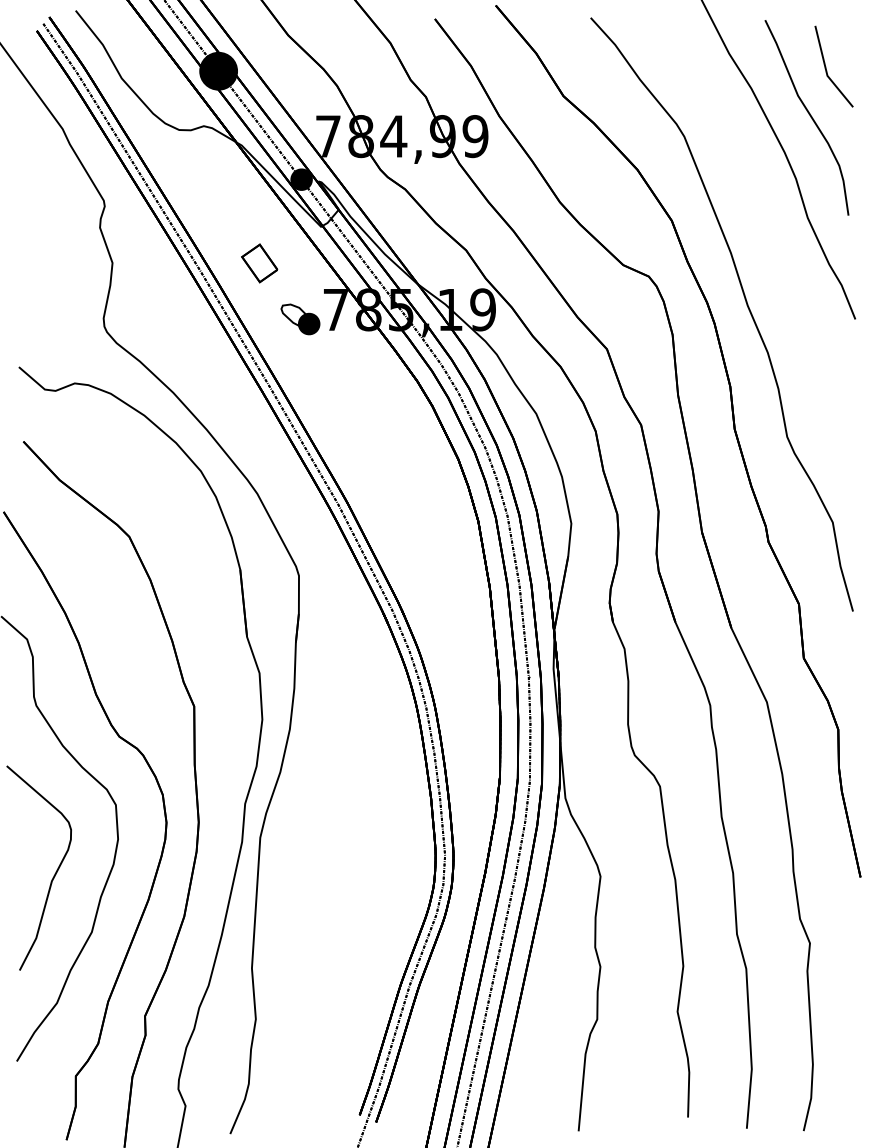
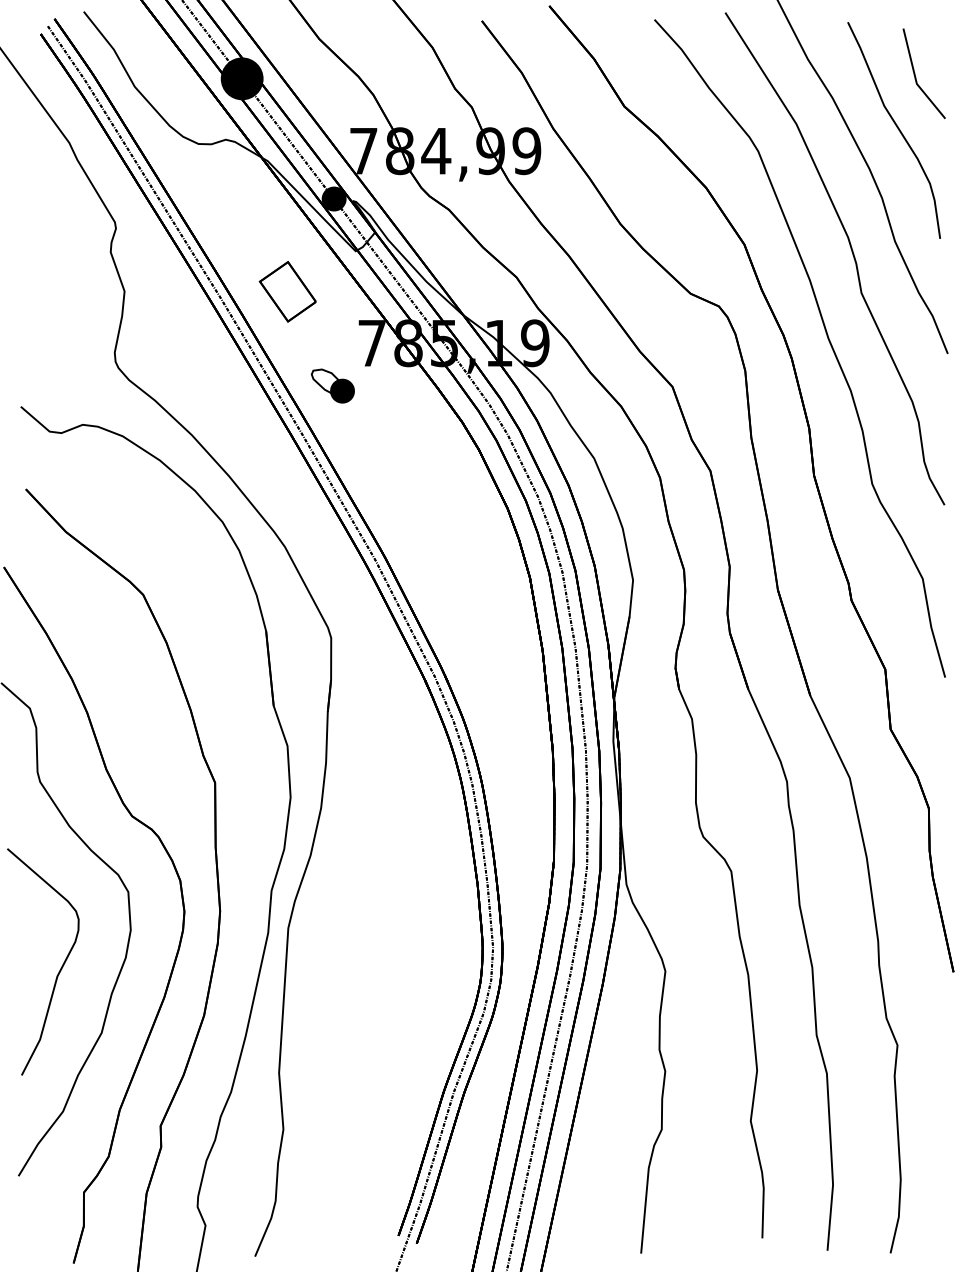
part: (768, 228) -> (851, 253), added
part: (259, 263) -> (287, 291), size x1.43
part: (300, 319) -> (332, 386), moved

